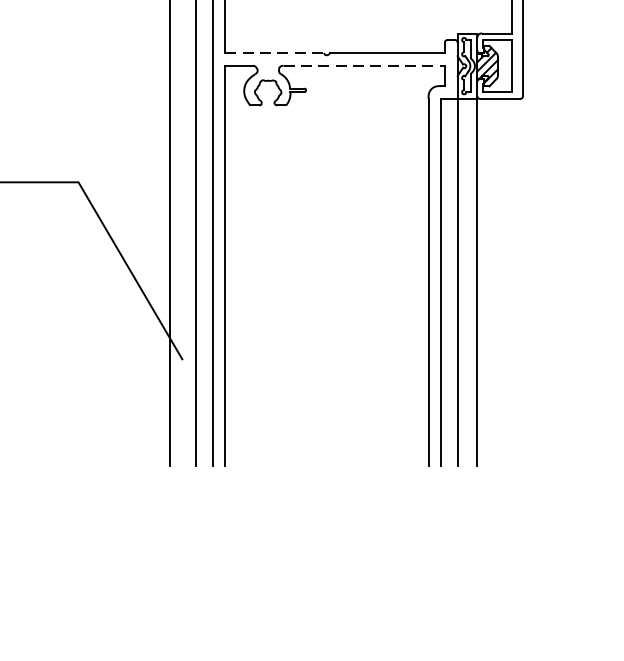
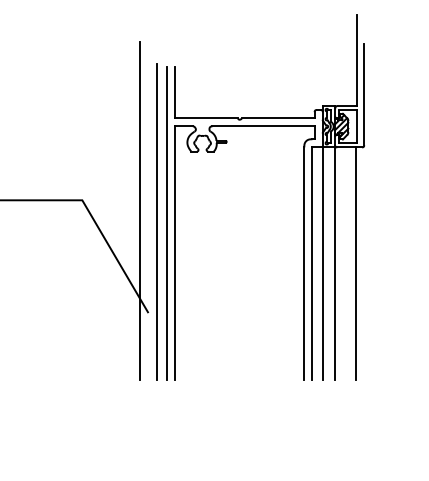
line: (275, 53) -> (207, 118), dashed -> solid
line: (365, 65) -> (264, 126), dashed -> solid
line: (509, 281) -> (355, 263), added

